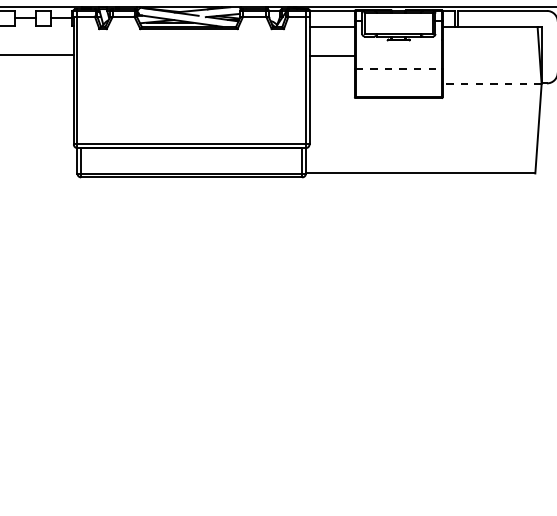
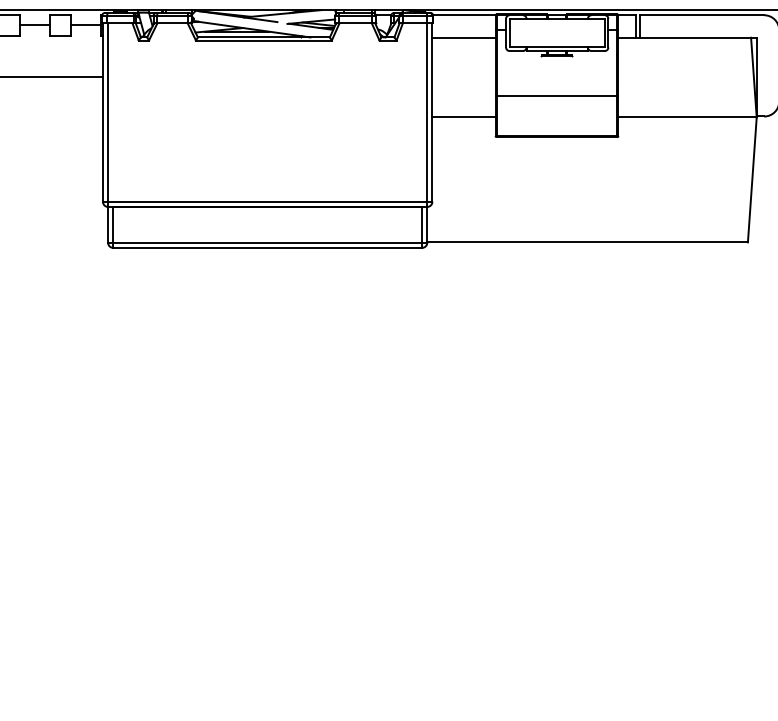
line: (331, 56) -> (463, 118), moved
line: (399, 68) -> (558, 95), dashed -> solid
line: (491, 84) -> (686, 118), dashed -> solid

